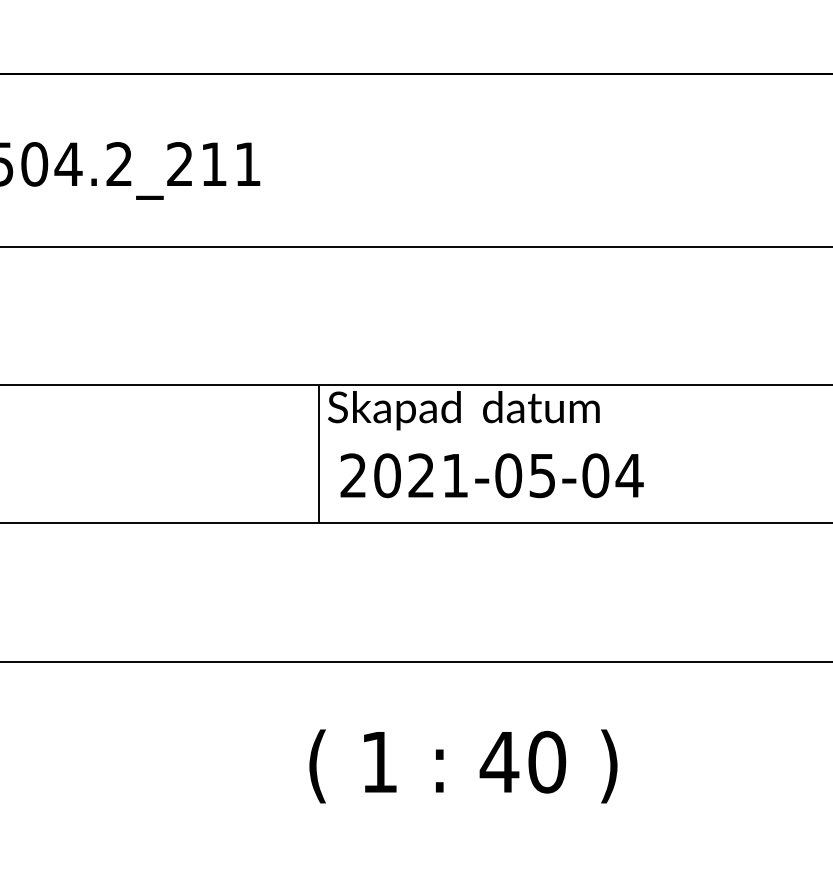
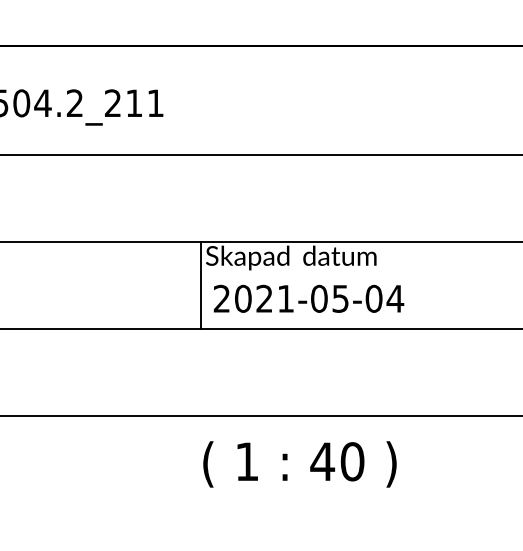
text: (462, 766) -> (299, 464), moved

